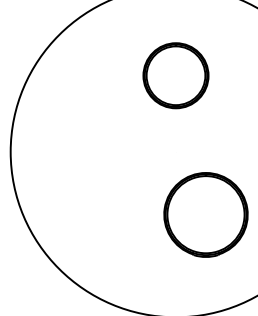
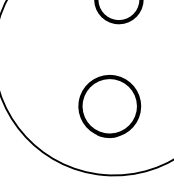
part: (205, 214) -> (109, 106), moved

